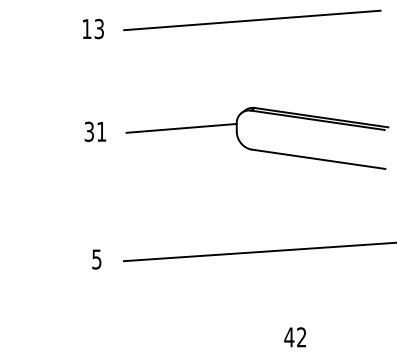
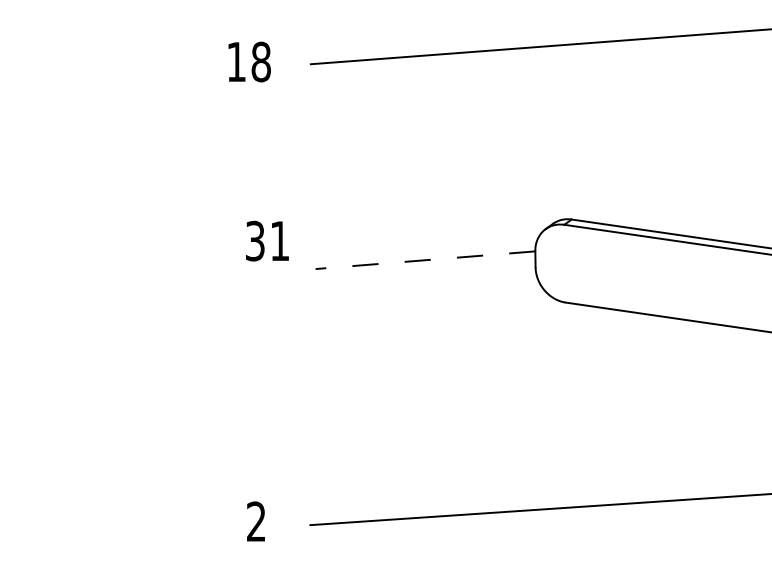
text: (99, 29) -> (261, 62), 13 -> 18
line: (181, 128) -> (425, 260), solid -> dashed
text: (95, 131) -> (267, 240), moved
text: (96, 259) -> (255, 521), 5 -> 2

